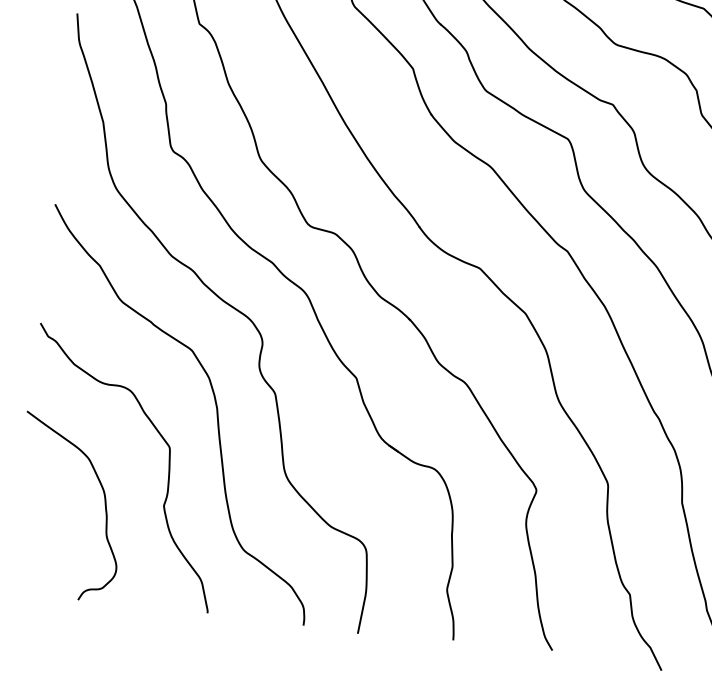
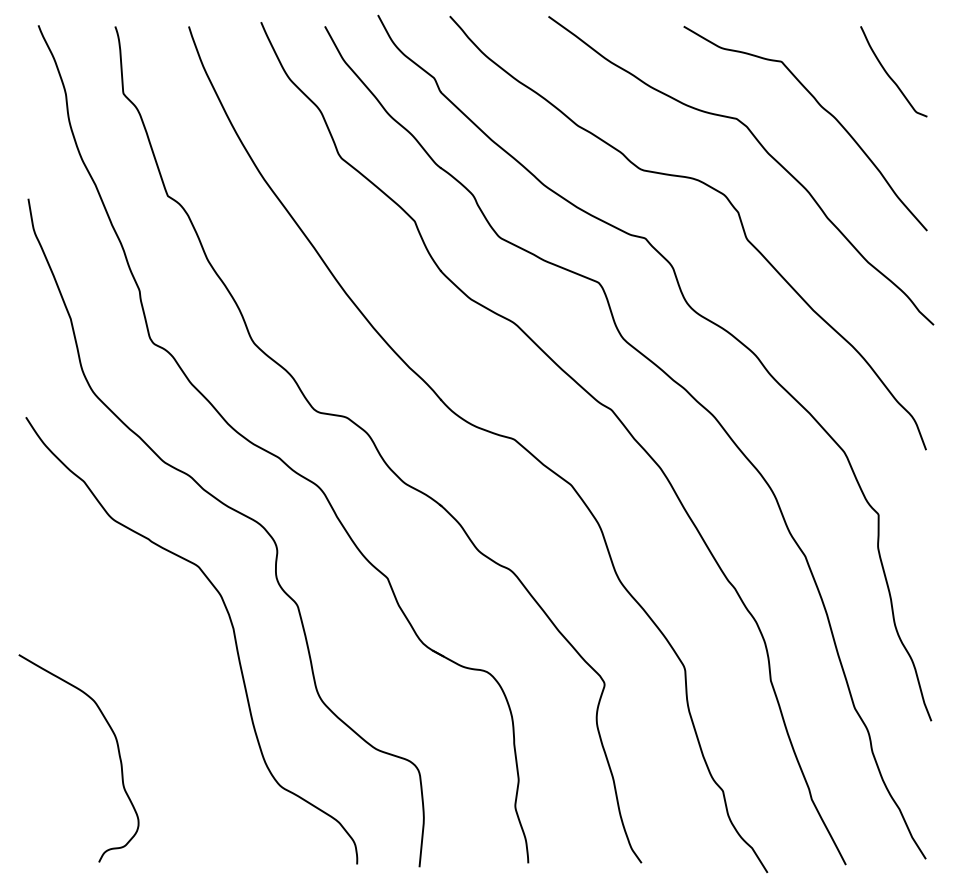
curve: (168, 469) -> (185, 703), removed

